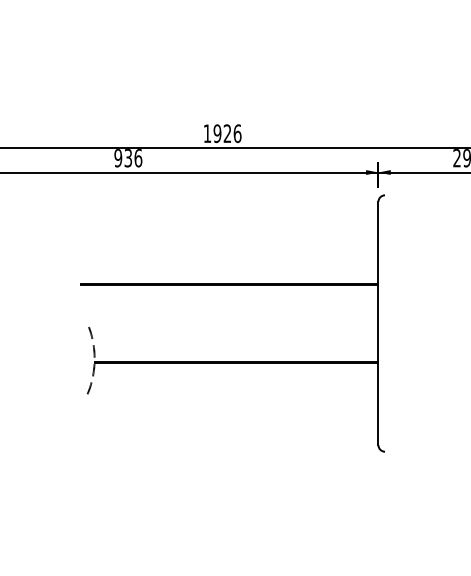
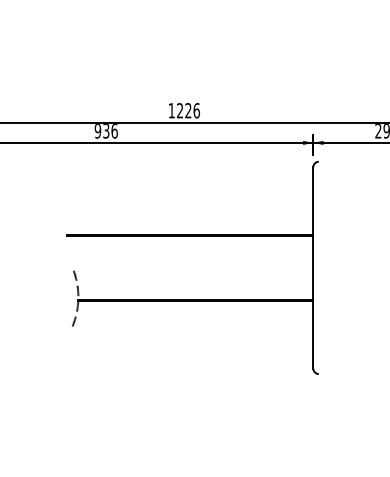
text: (216, 133) -> (179, 110), 1926 -> 1226

